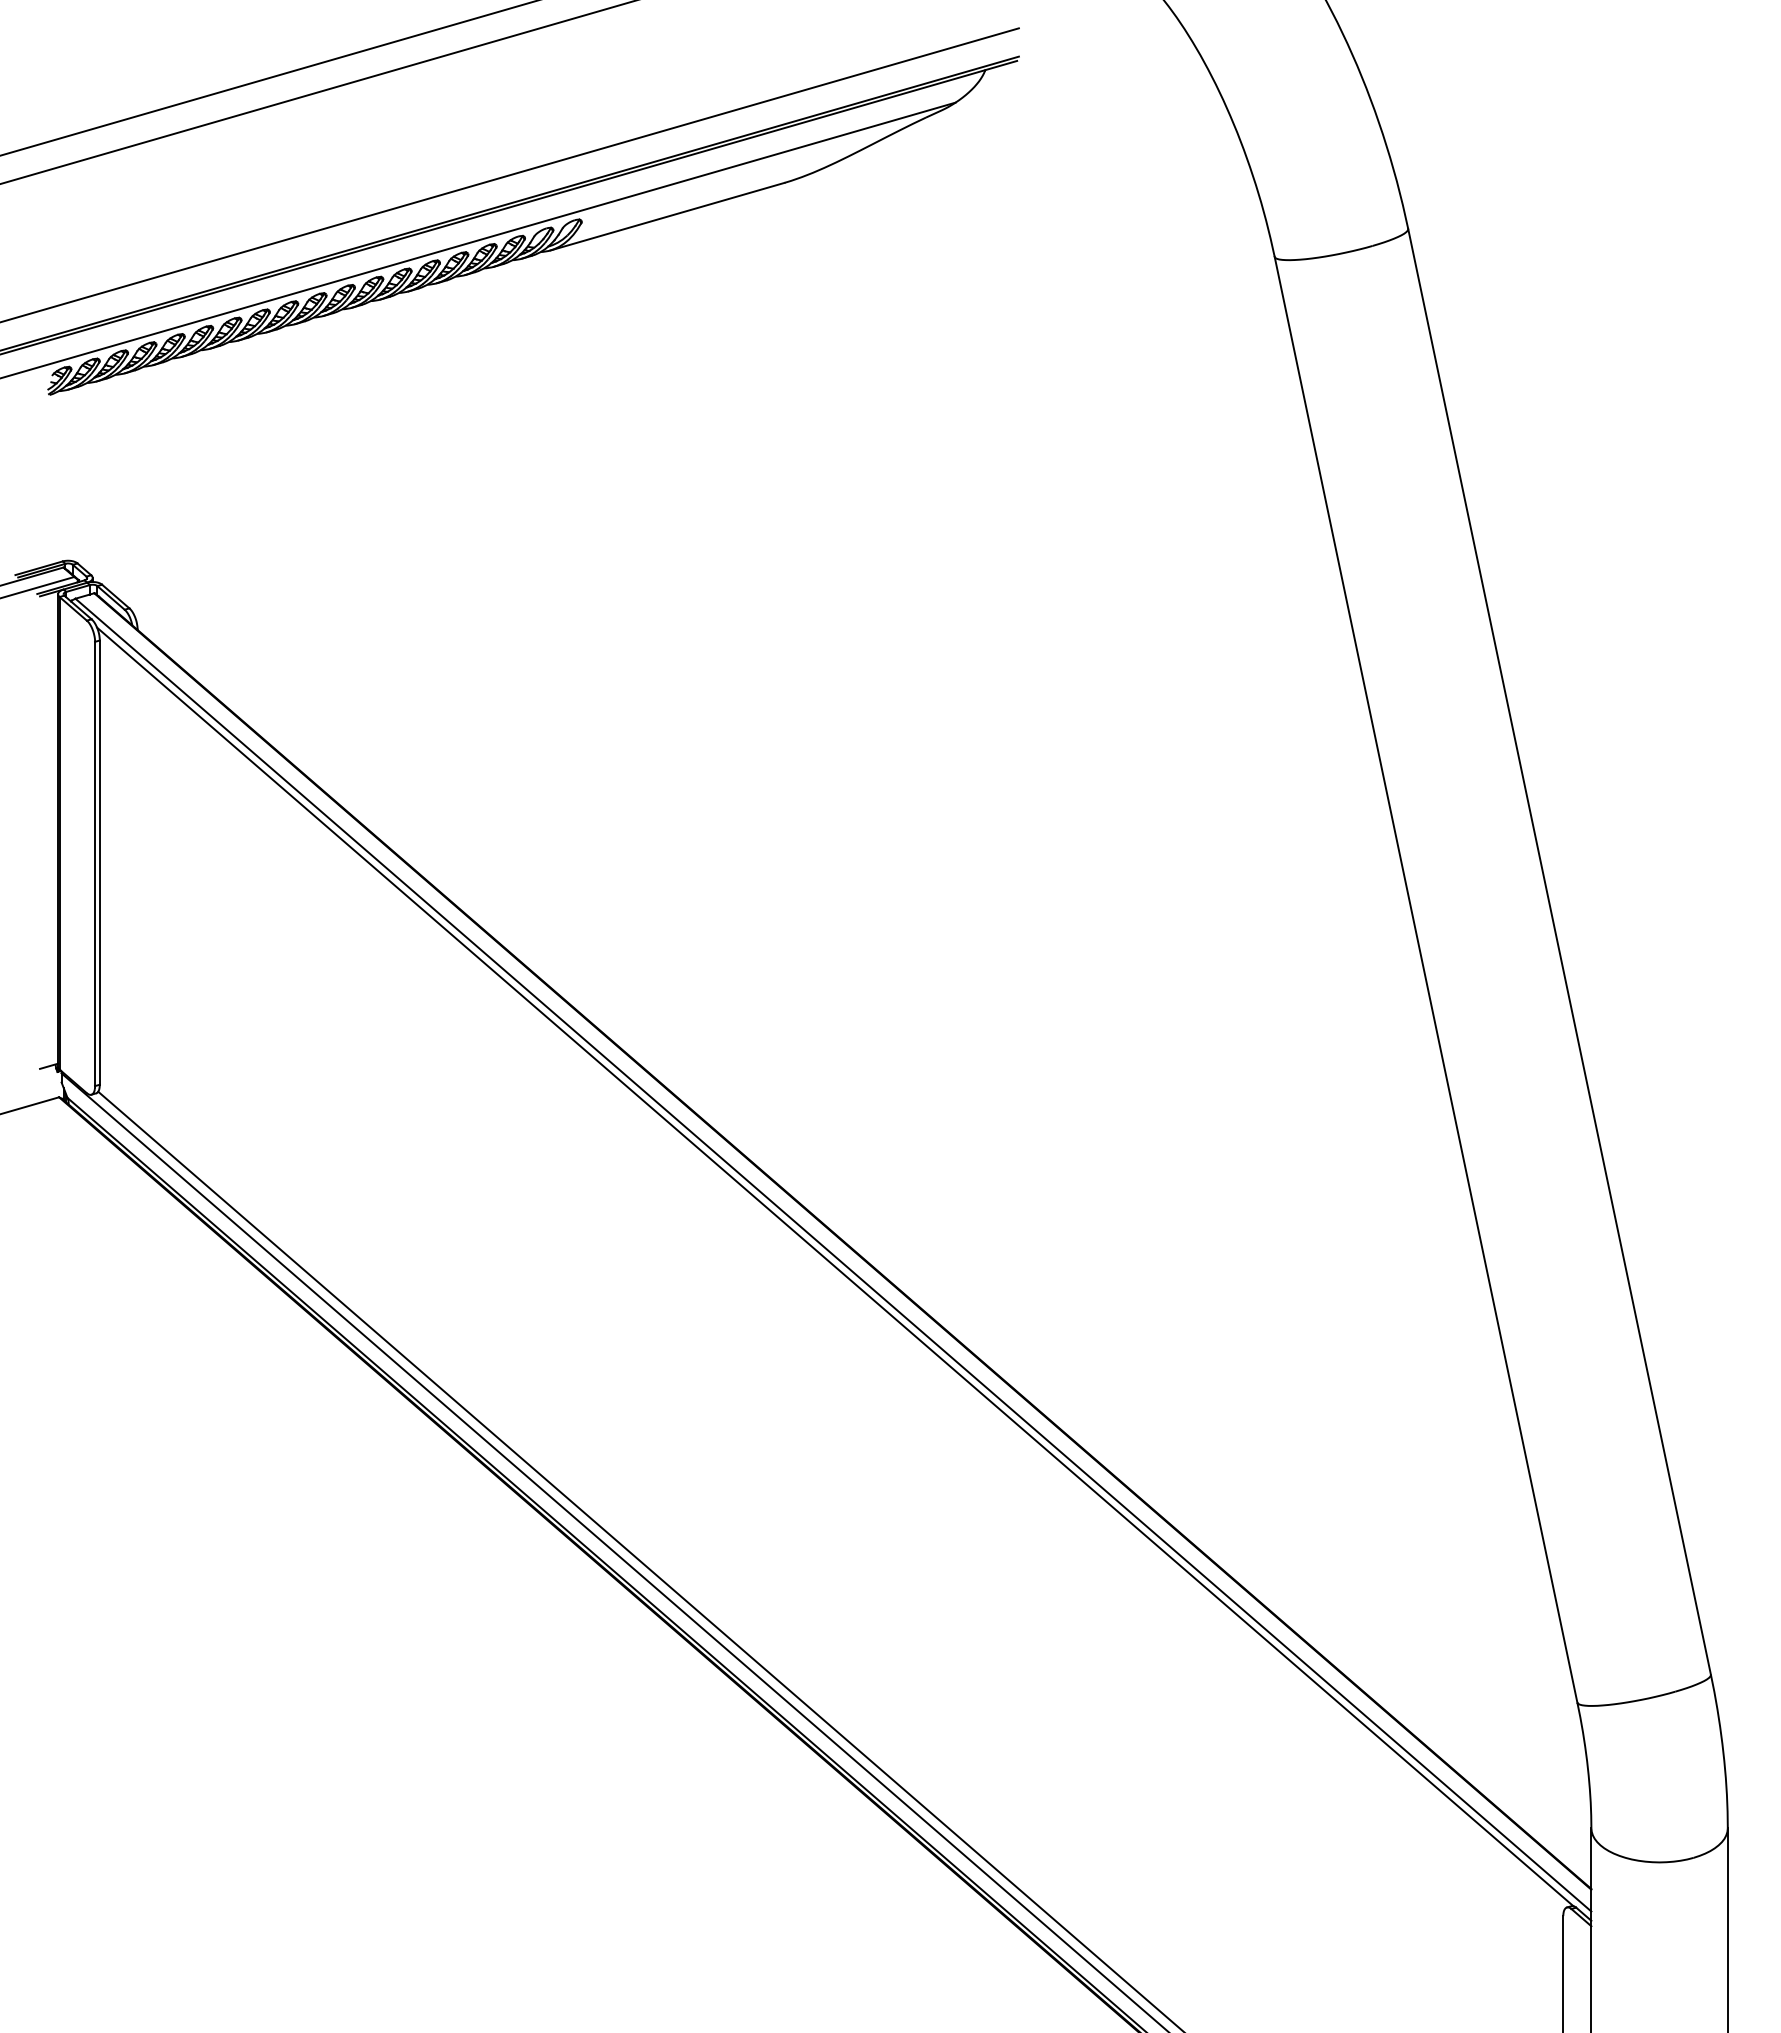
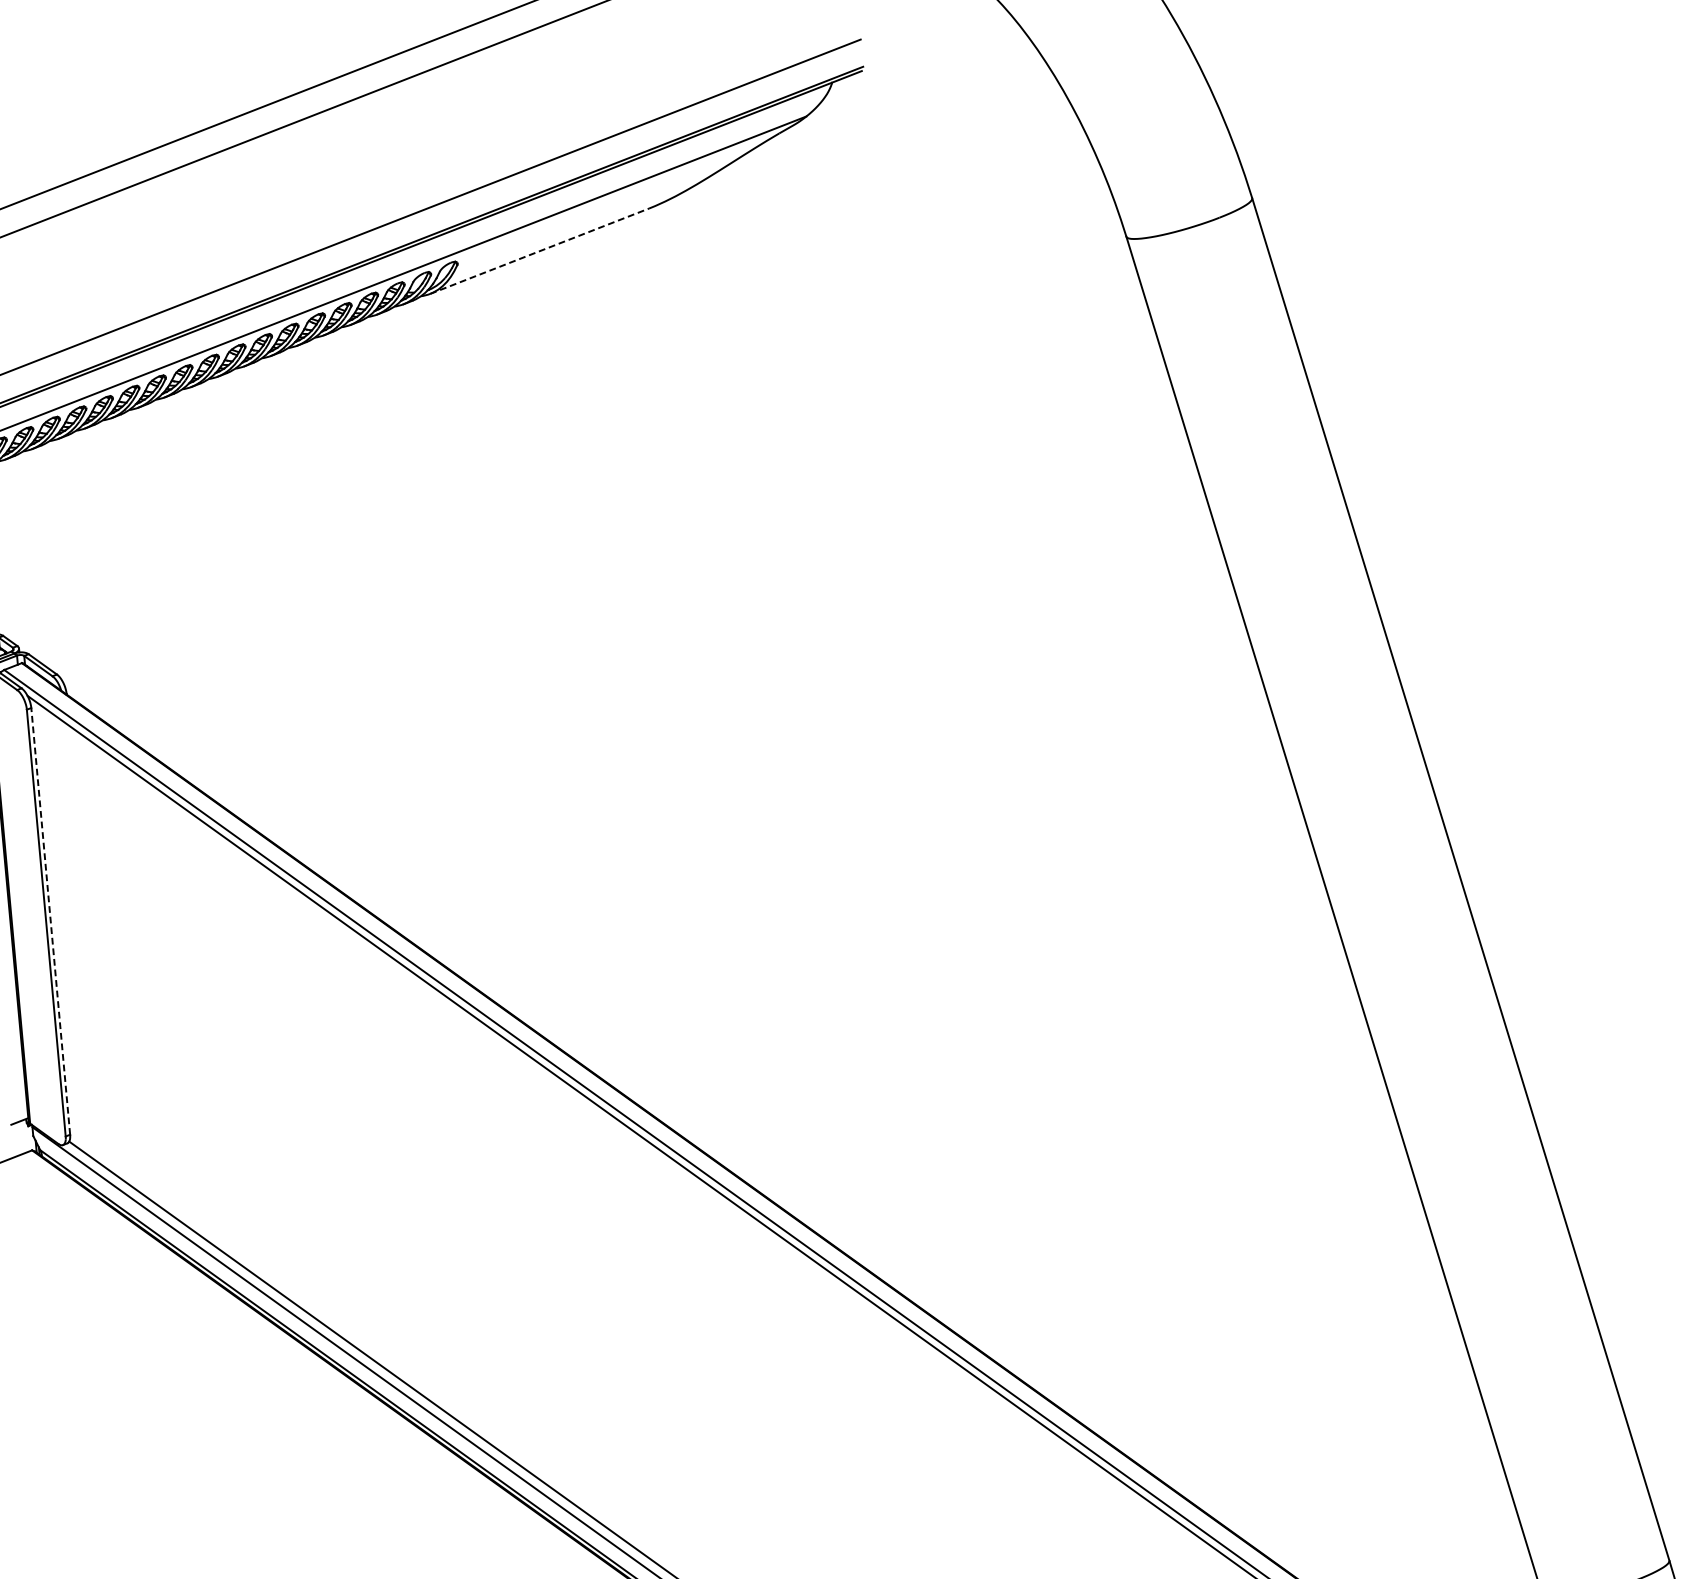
line: (667, 216) -> (539, 251), solid -> dashed
line: (99, 862) -> (50, 921), solid -> dashed

